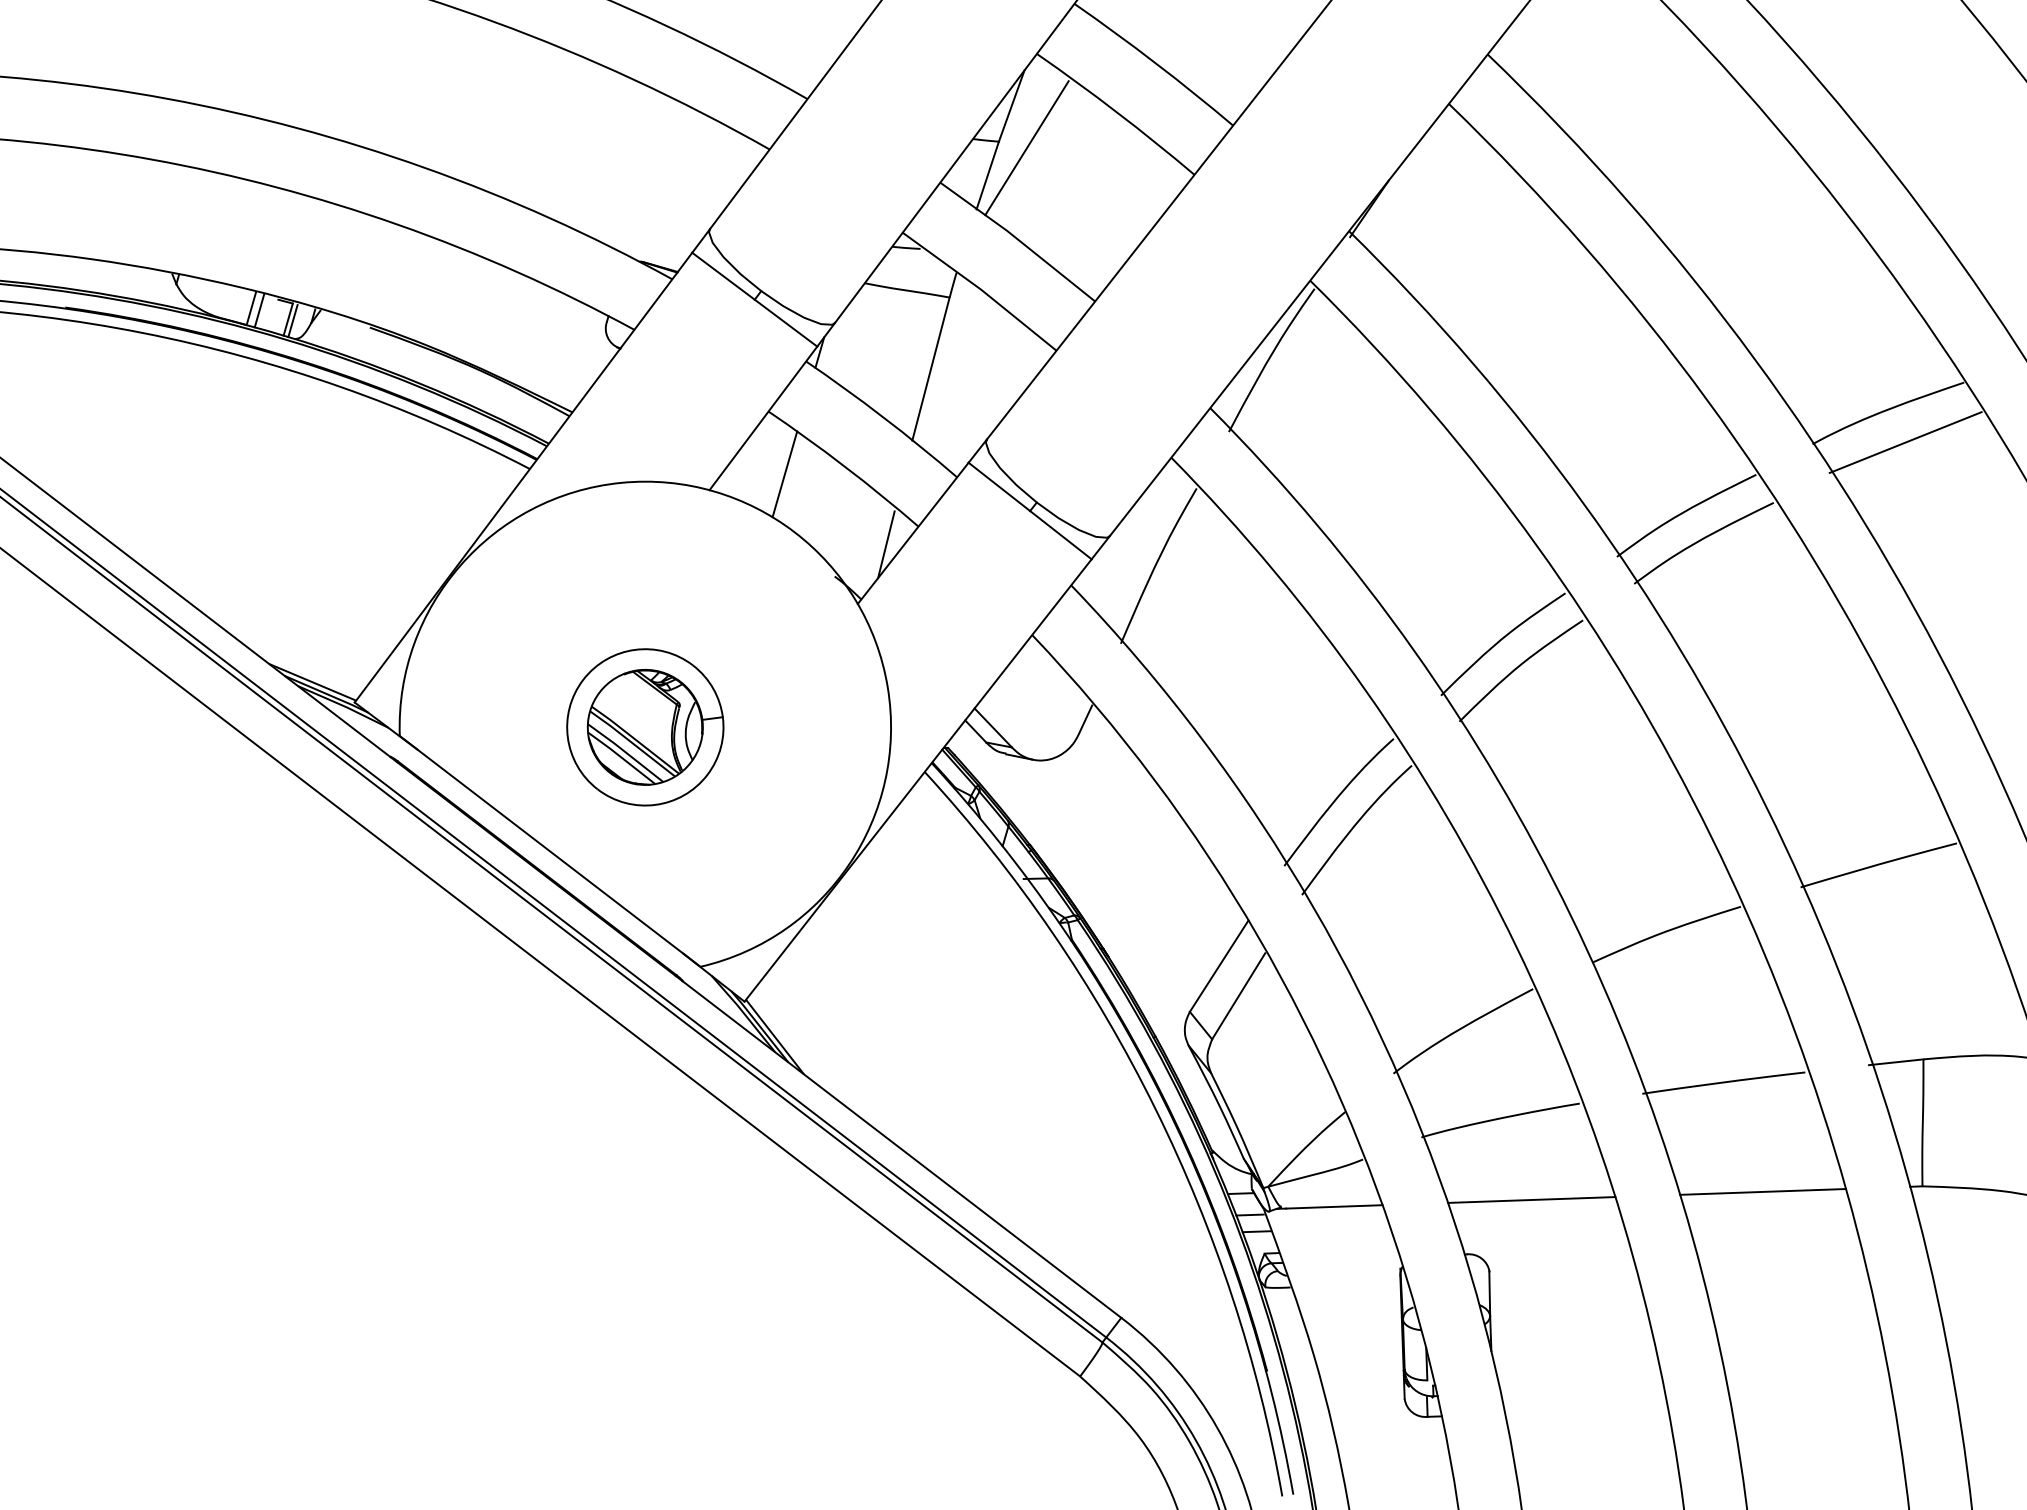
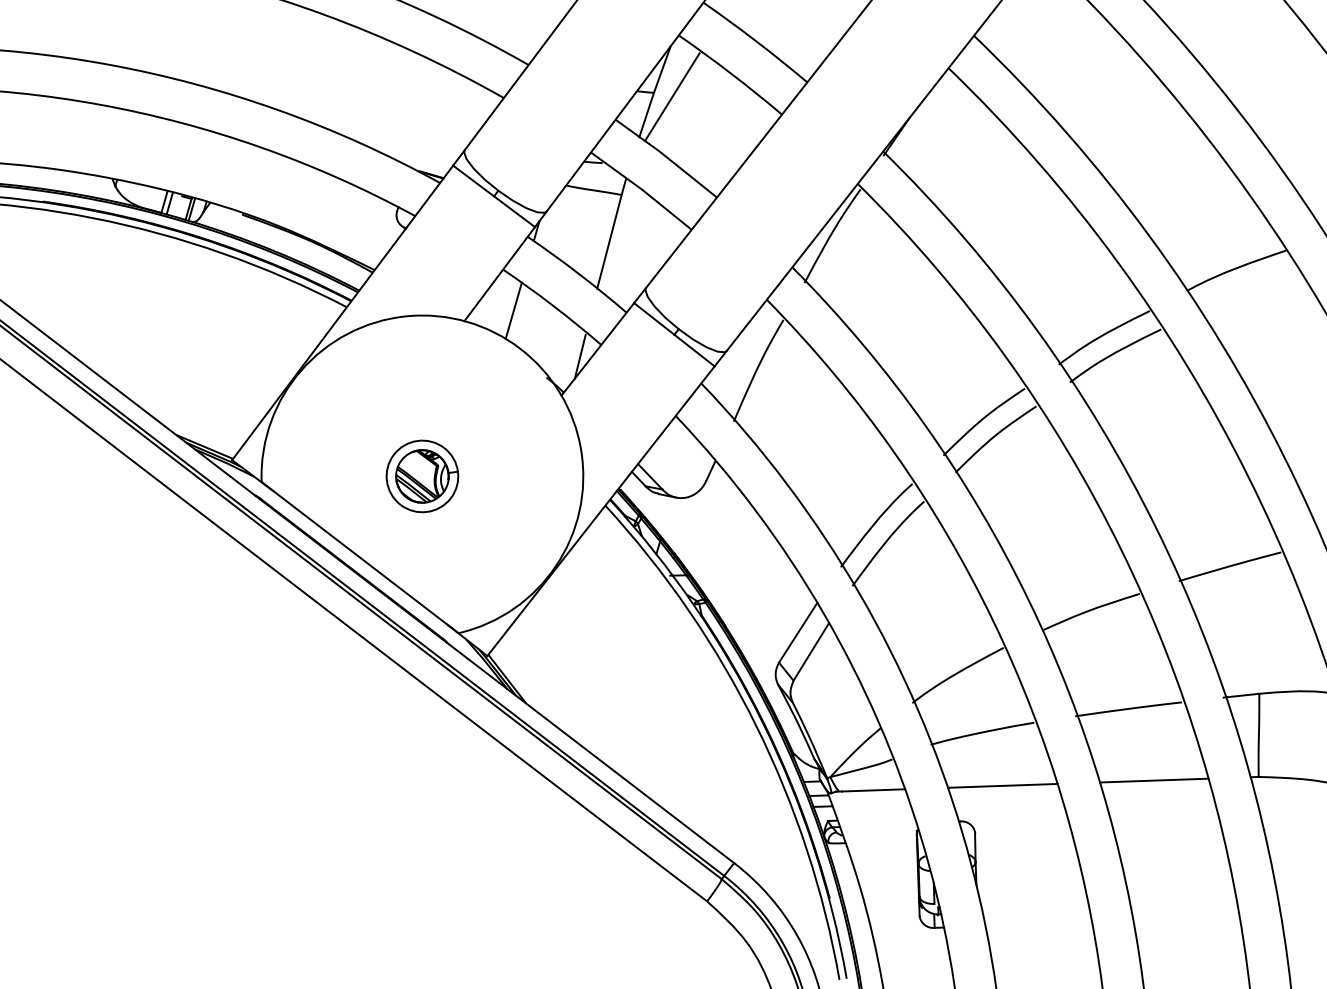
line: (1905, 441) -> (1247, 289), removed
part: (645, 727) -> (422, 476), size x0.7

